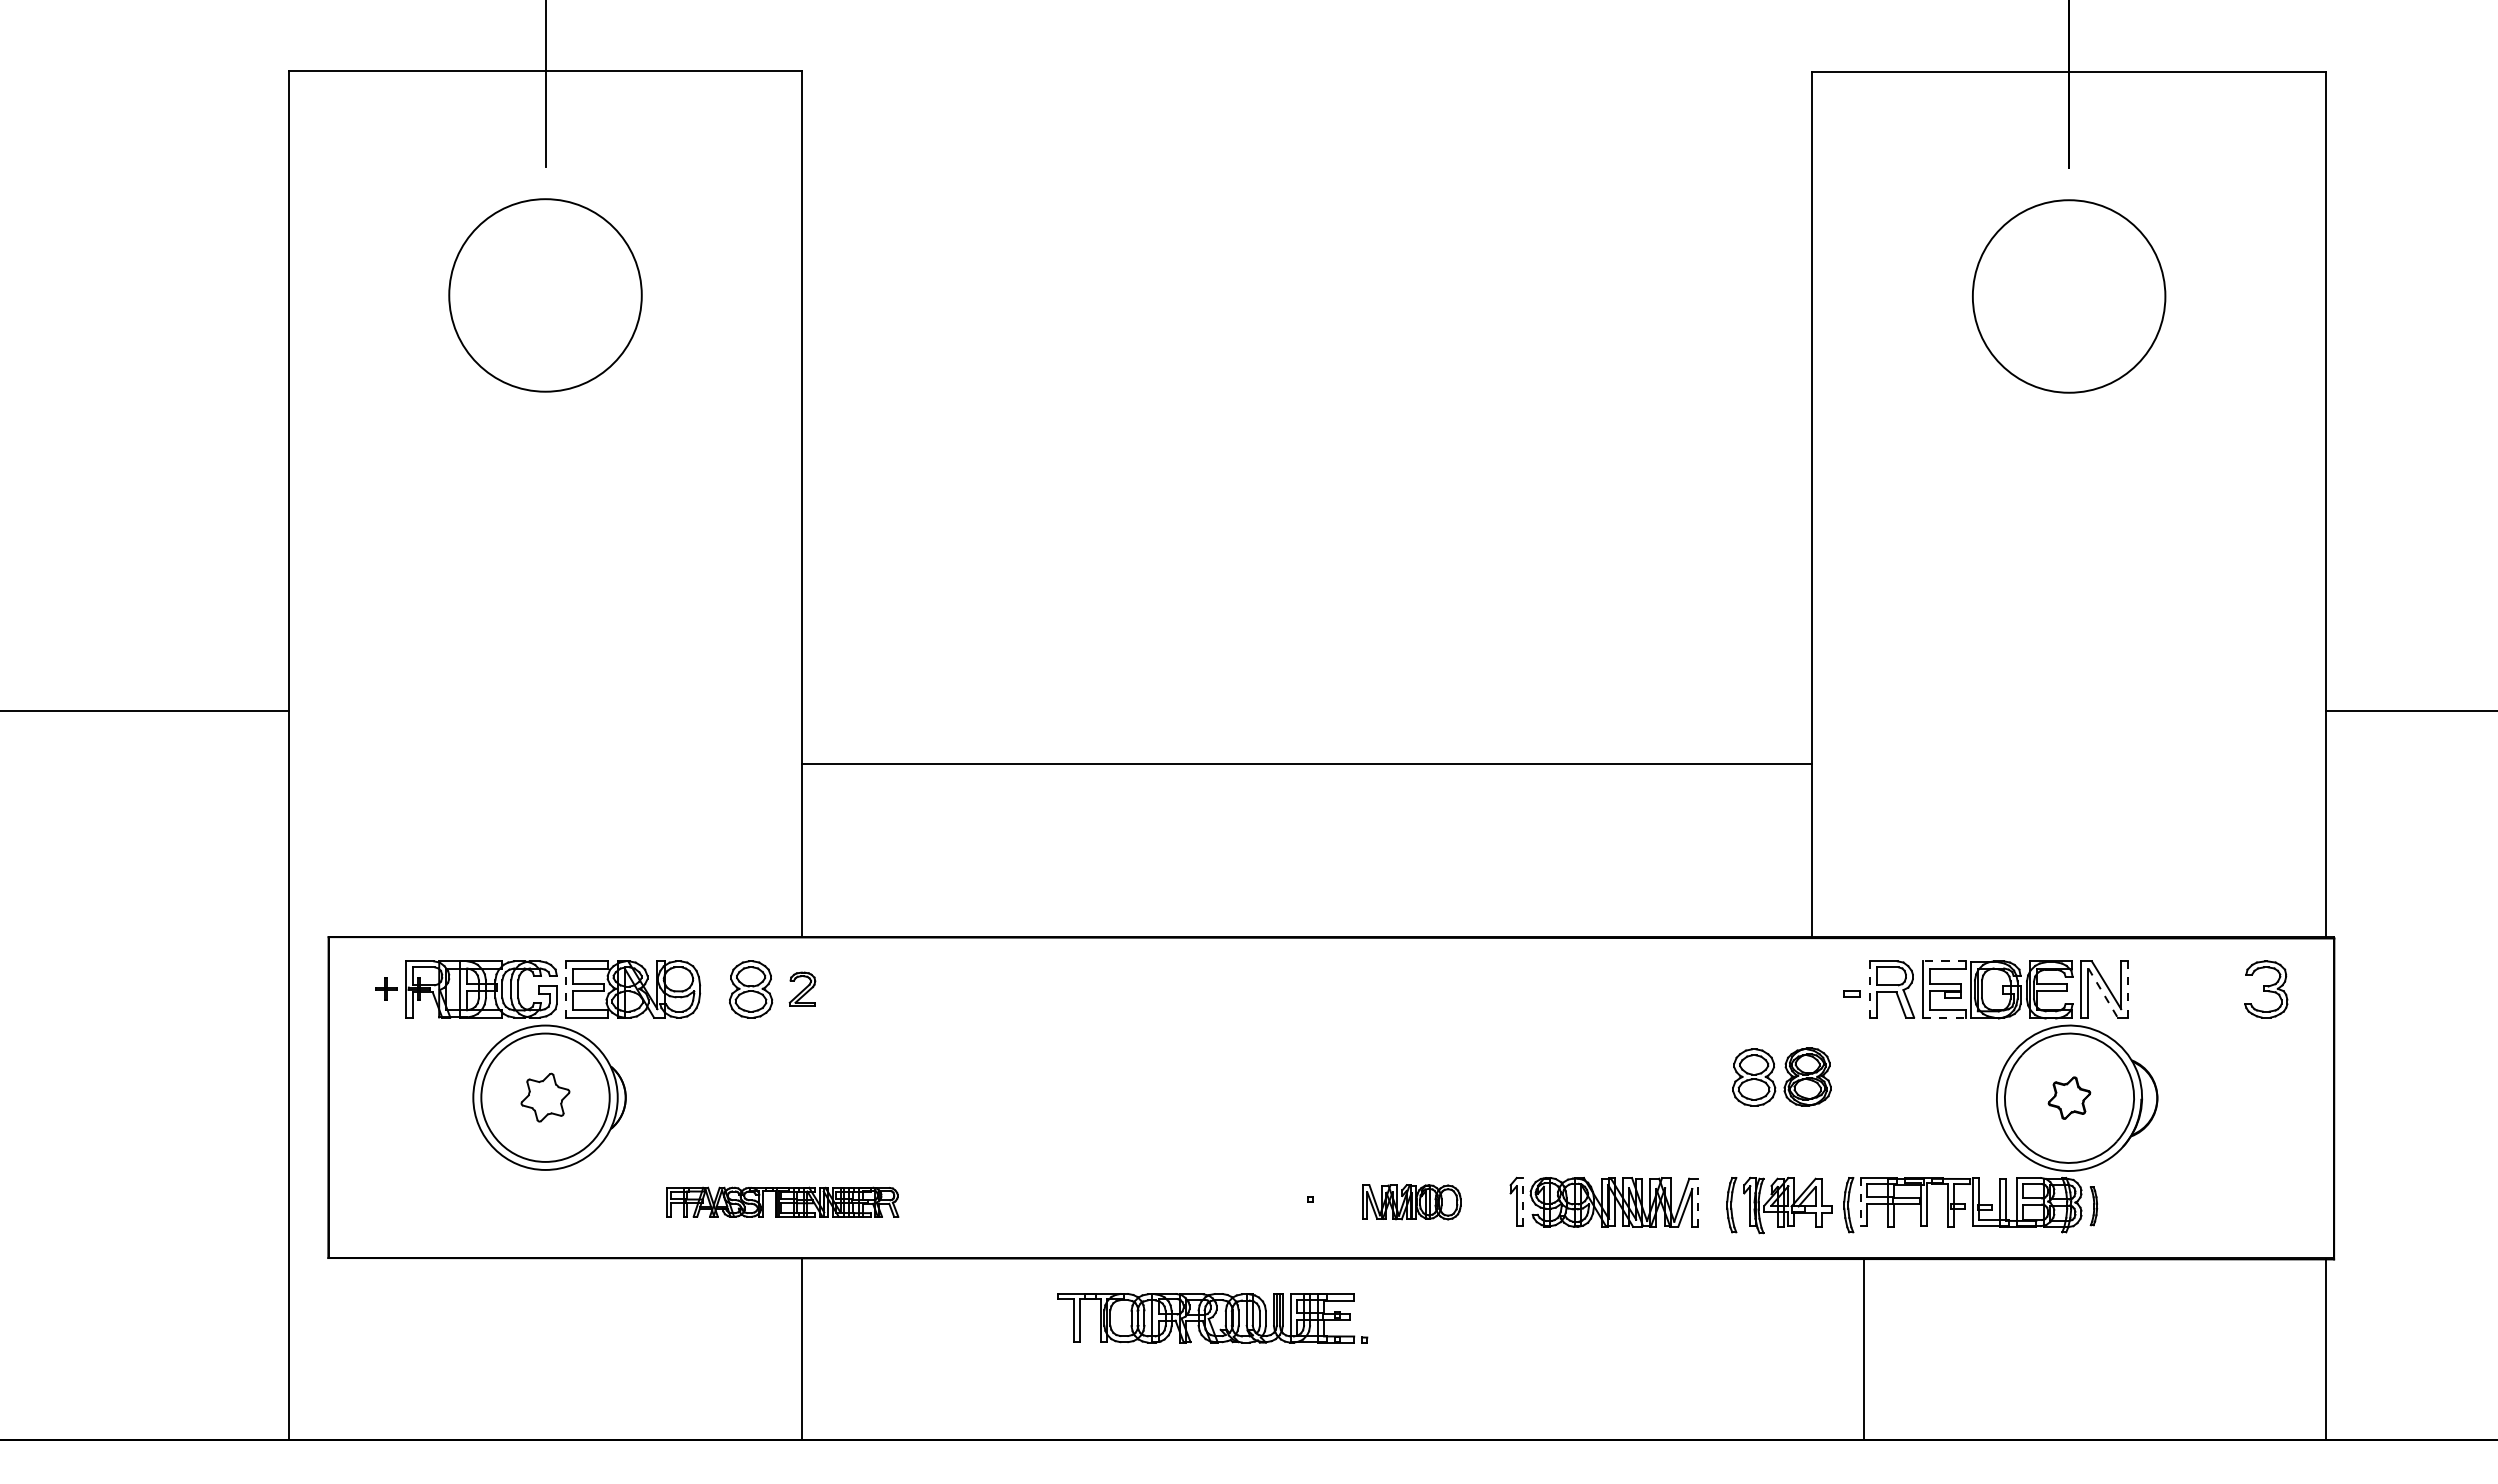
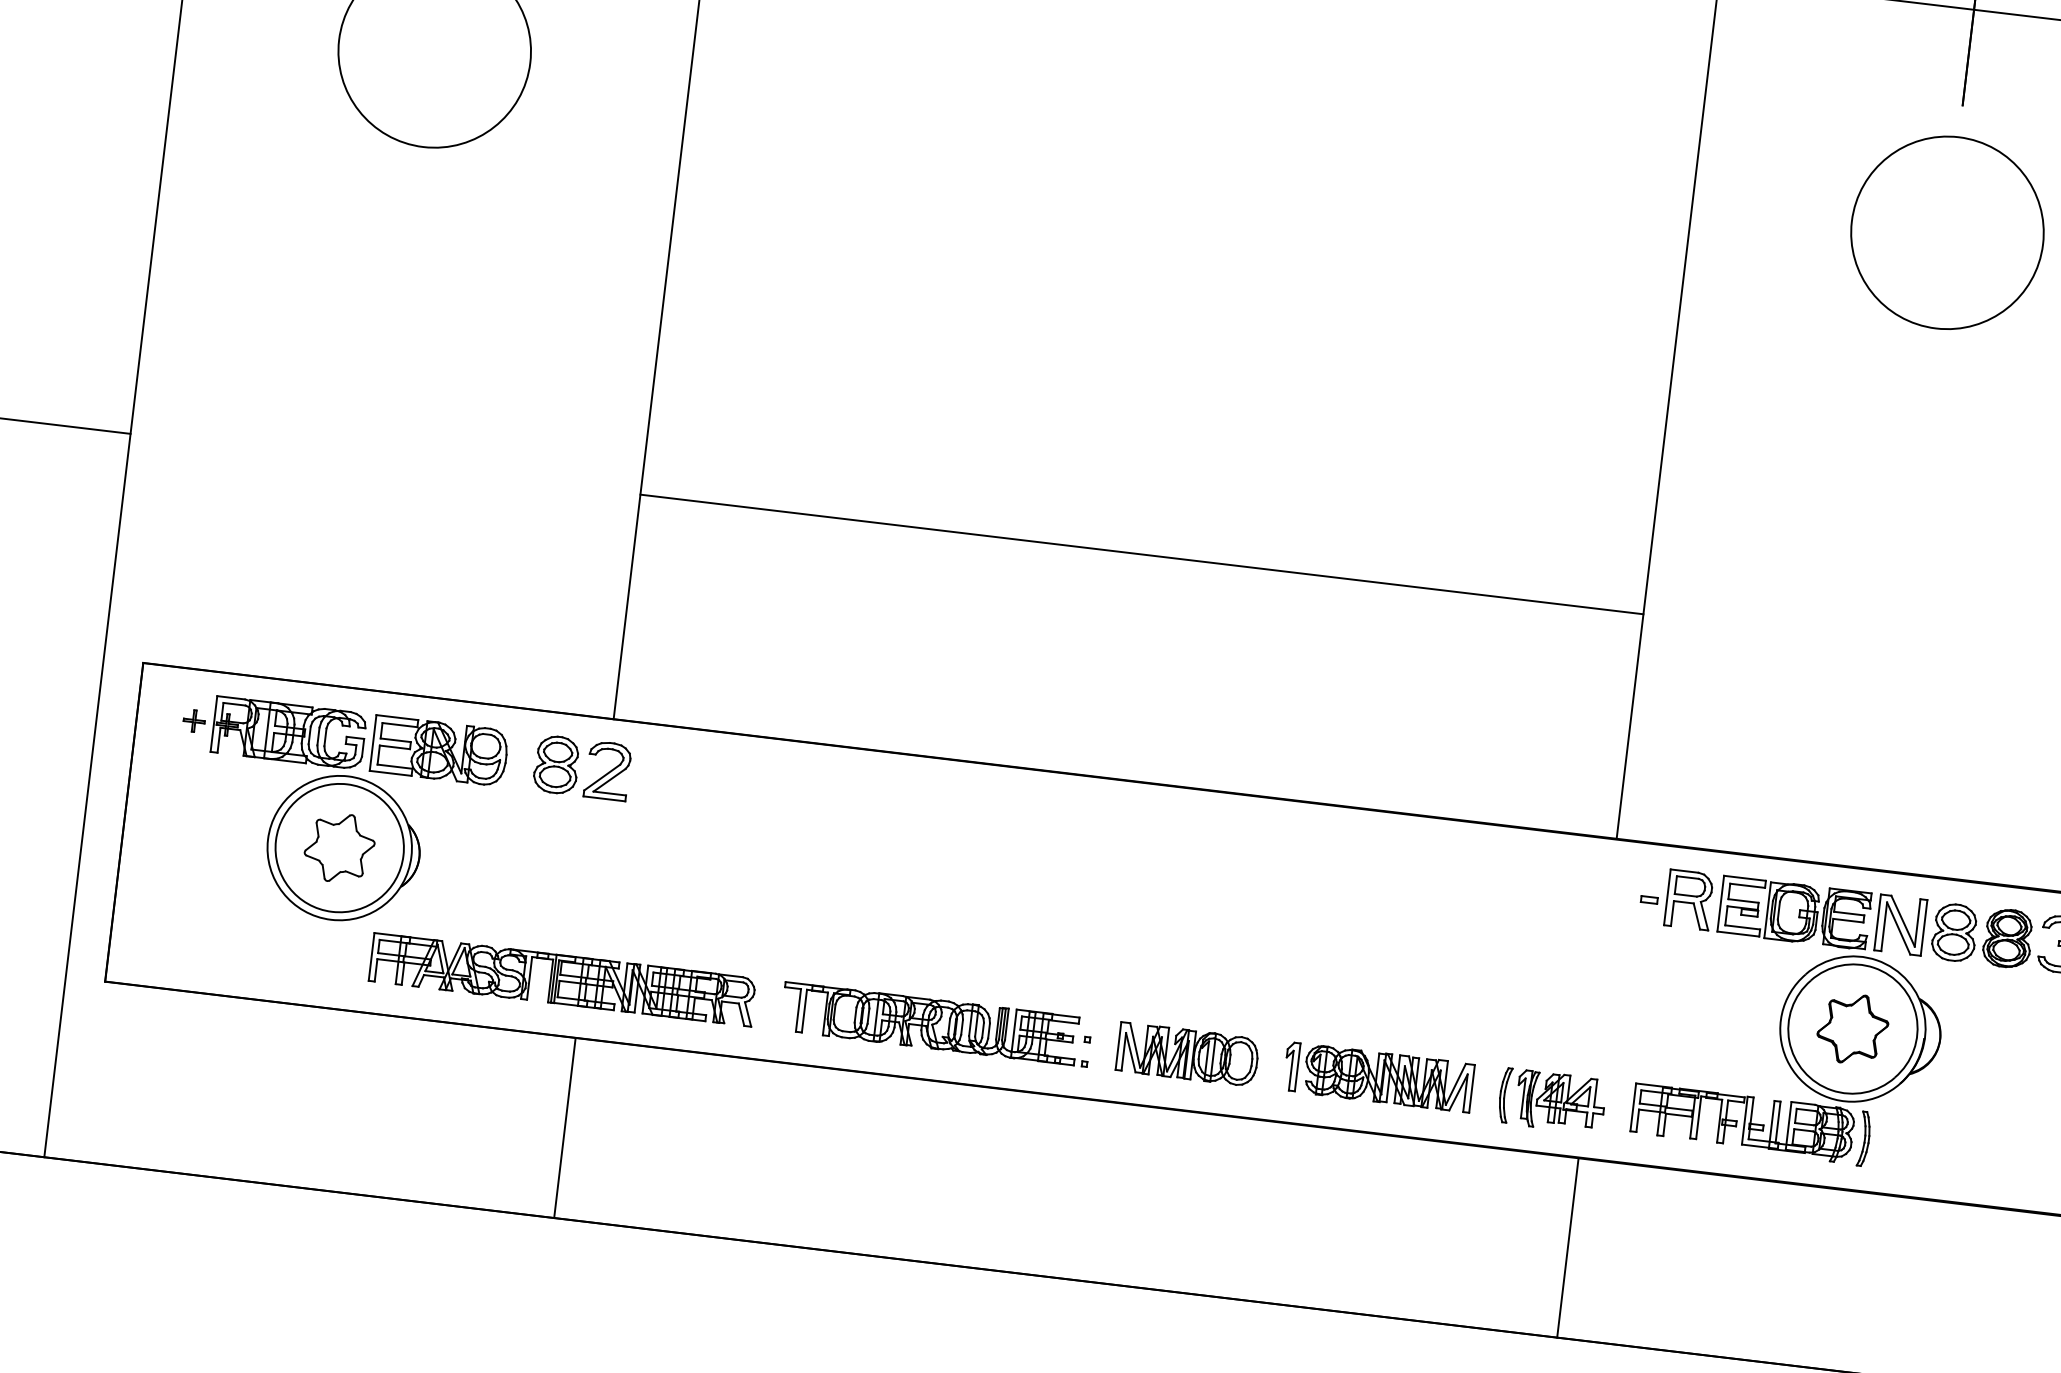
line: (1307, 764) -> (1142, 554), moved
line: (1943, 961) -> (1744, 878), dashed -> solid
line: (2128, 988) -> (1924, 927), dashed -> solid
line: (566, 989) -> (373, 743), dashed -> solid
part: (802, 989) -> (607, 771), size x1.67
line: (1869, 989) -> (1667, 897), dashed -> solid
line: (2103, 993) -> (1899, 929), dashed -> solid
line: (1944, 1017) -> (1738, 934), dashed -> solid
part: (1786, 1080) -> (1986, 939), moved
part: (545, 1097) -> (339, 847), size x1.43
part: (2069, 1097) -> (1853, 1028), size x1.67
part: (1411, 1201) -> (1187, 1053), size x1.43
line: (1522, 1201) -> (1297, 1066), dashed -> solid
part: (782, 1202) -> (562, 980), size x1.67
line: (1698, 1202) -> (1472, 1088), dashed -> solid
line: (1860, 1202) -> (1633, 1107), dashed -> solid
part: (1848, 1205) -> (1620, 1109), removed
part: (2093, 1206) -> (1863, 1139), size x1.43
part: (1212, 1318) -> (935, 1024), moved
line: (1864, 1349) -> (1567, 1248), moved

